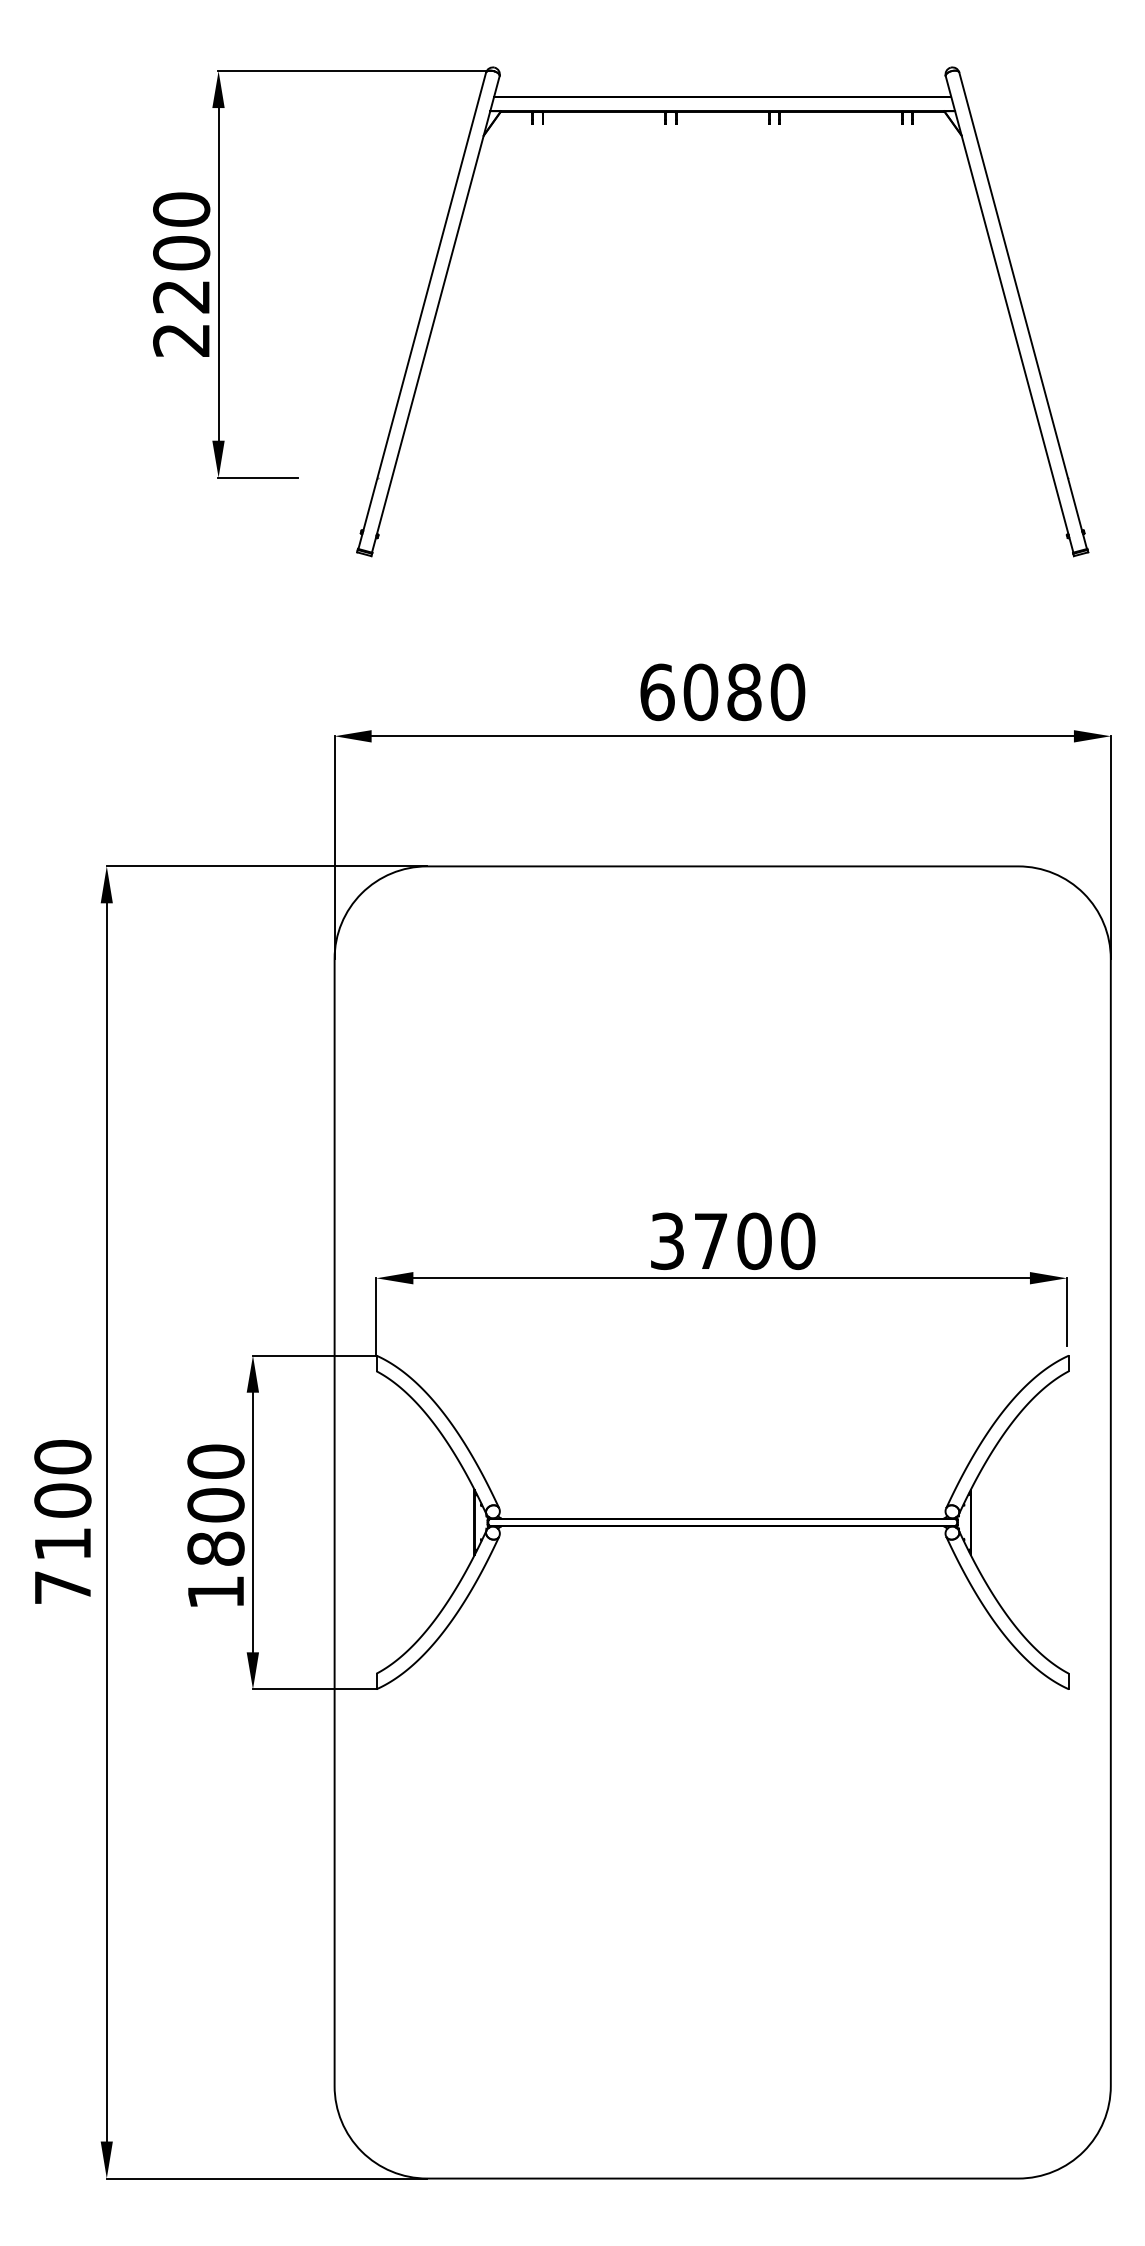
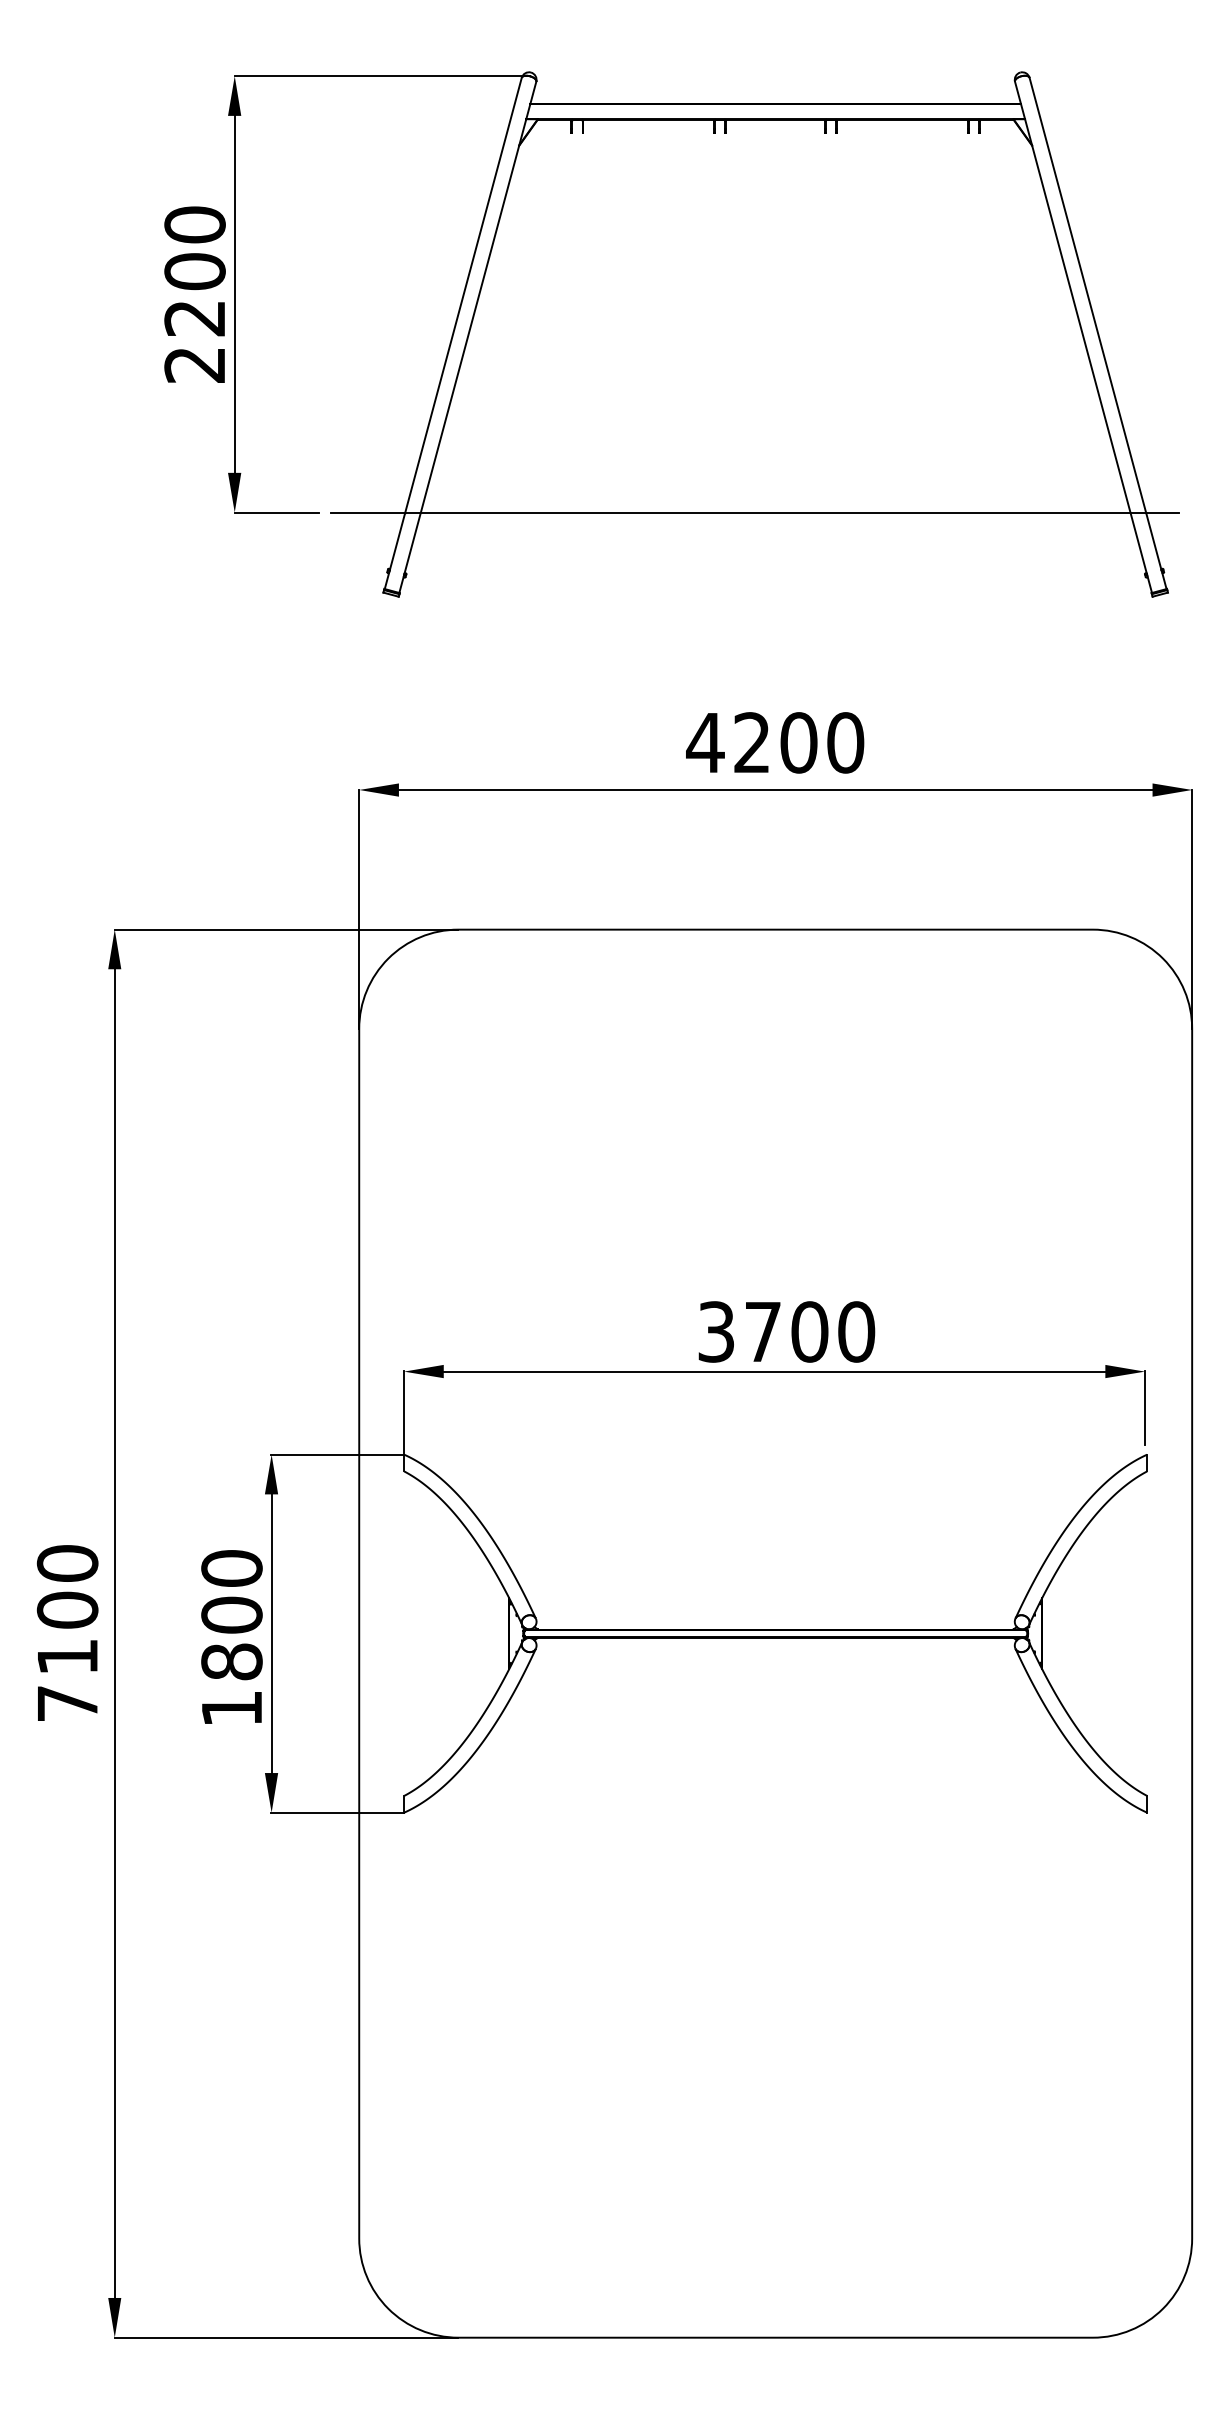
line: (702, 477) -> (754, 512), added
text: (700, 691) -> (751, 742), 6080 -> 4200

